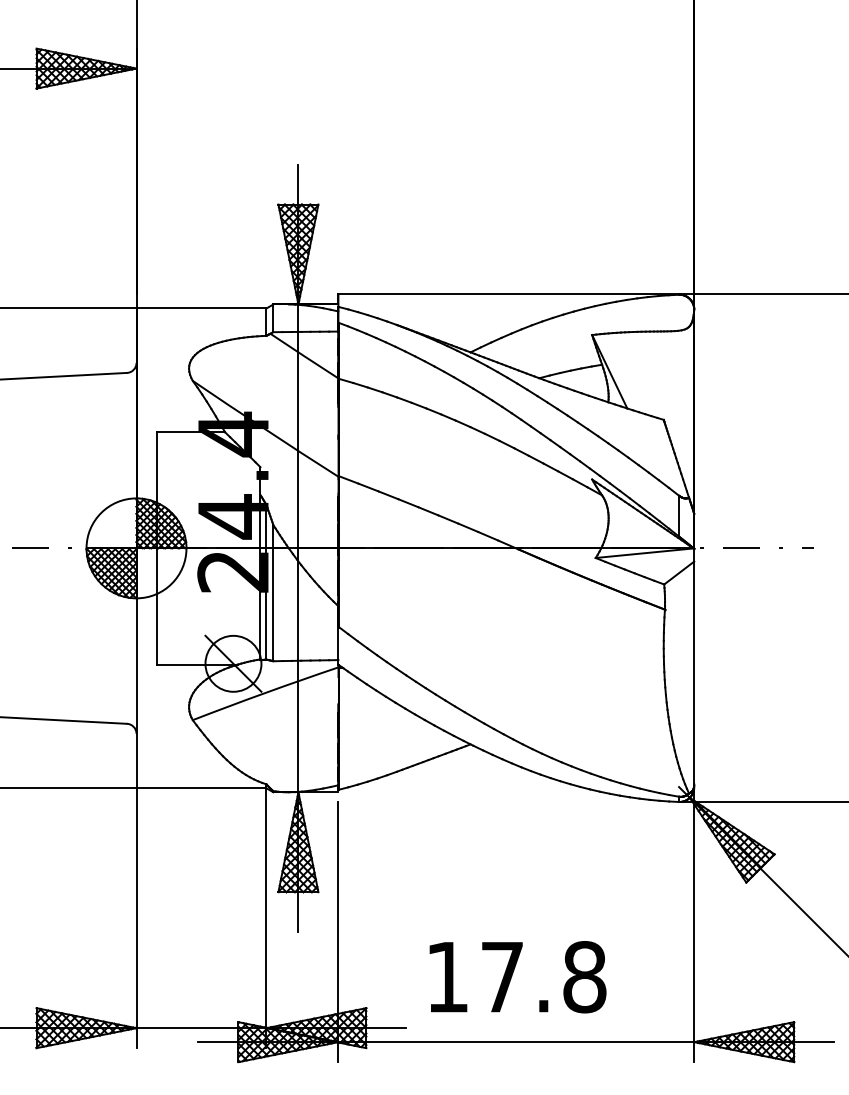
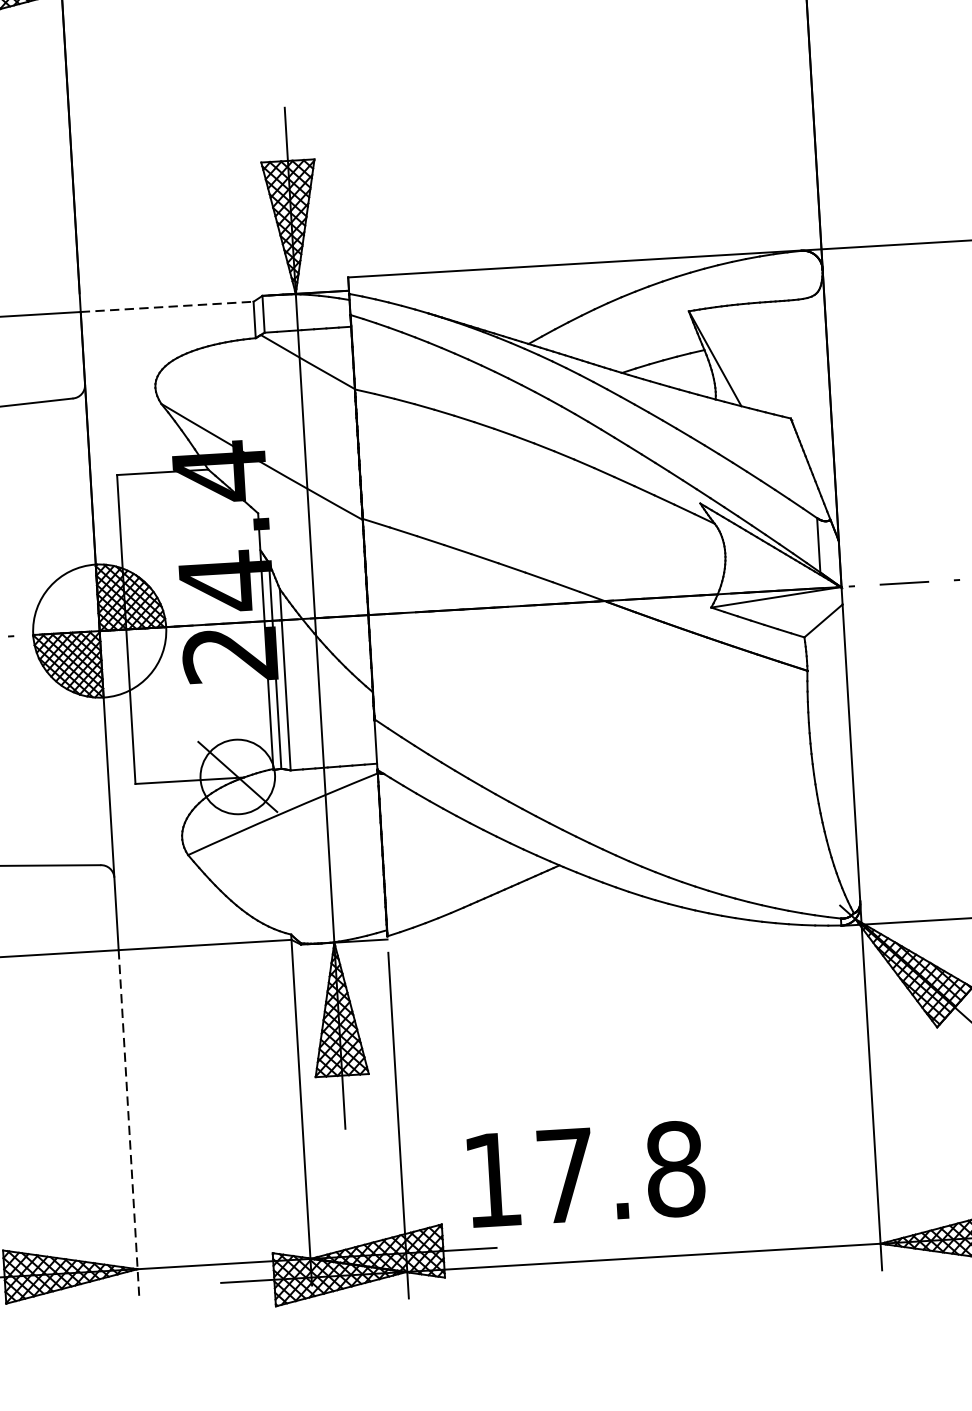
line: (201, 308) -> (167, 306), solid -> dashed
line: (136, 918) -> (128, 1123), solid -> dashed
text: (517, 977) -> (585, 1174), moved

